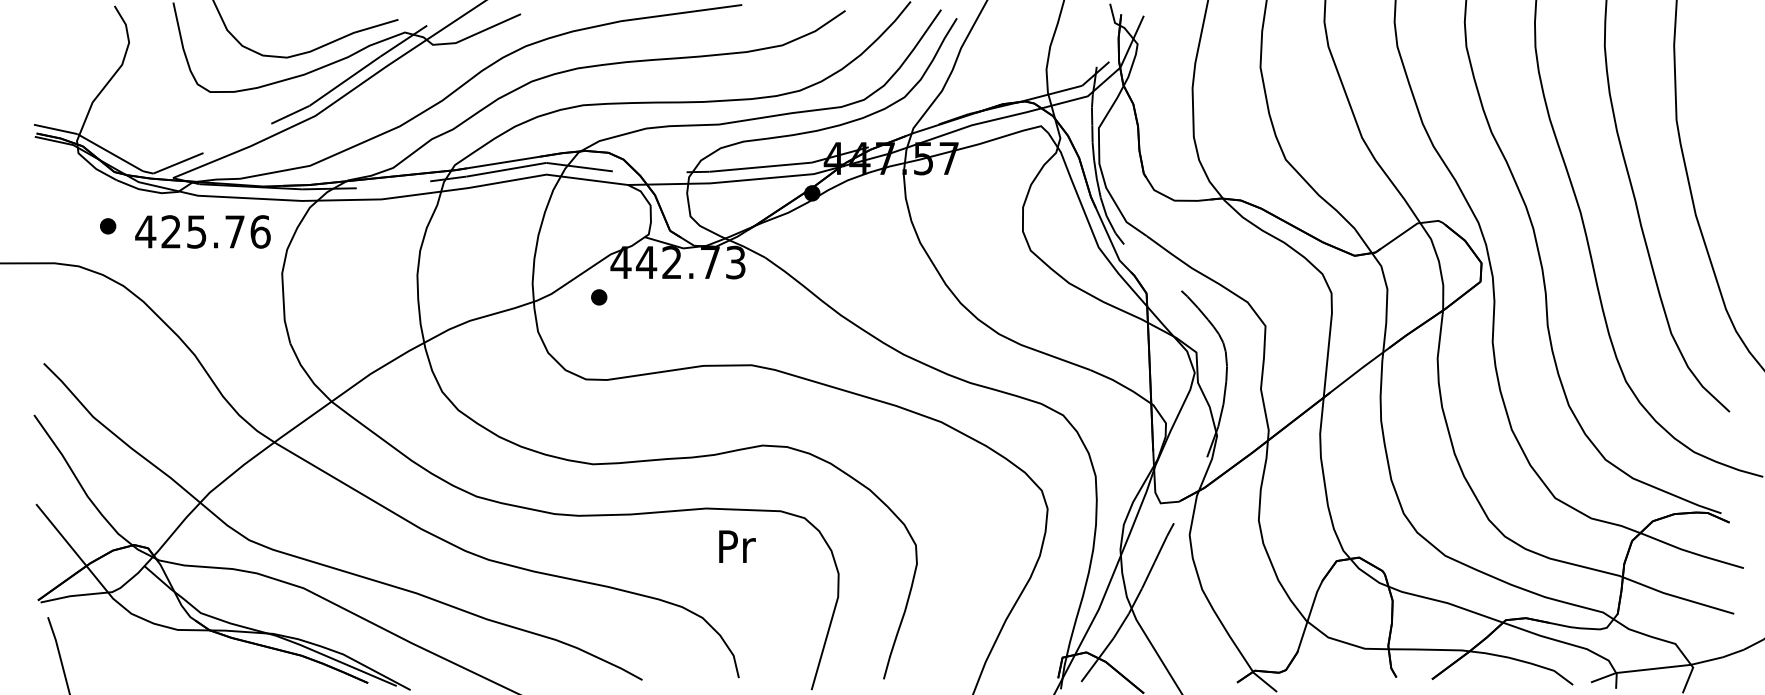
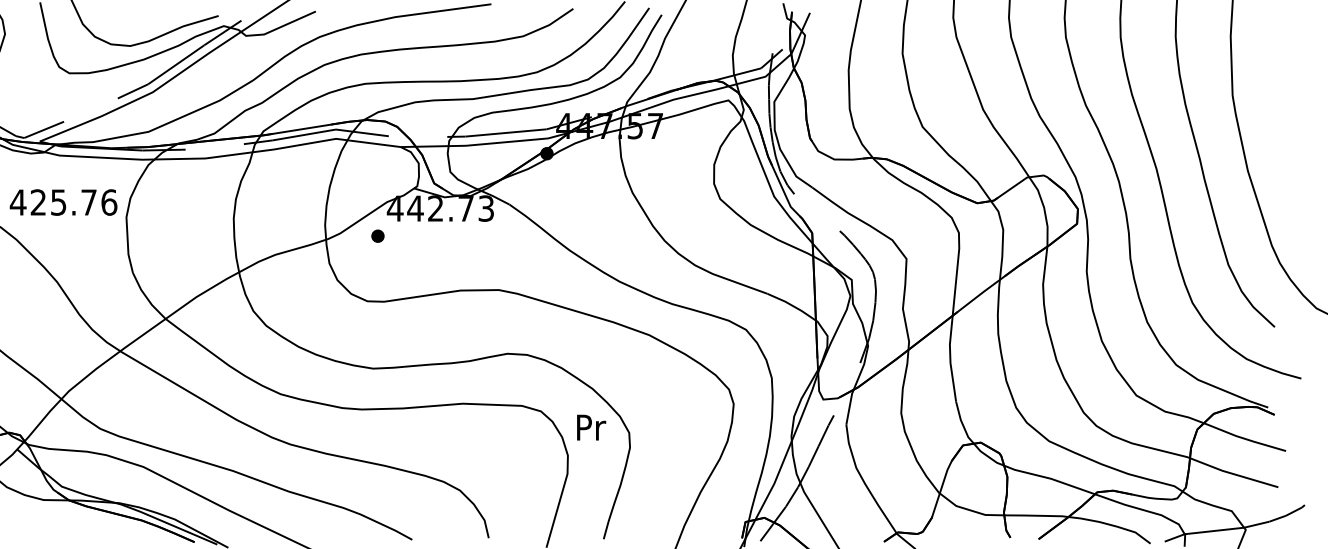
text: (202, 231) -> (63, 202), moved
text: (737, 546) -> (591, 427), moved

